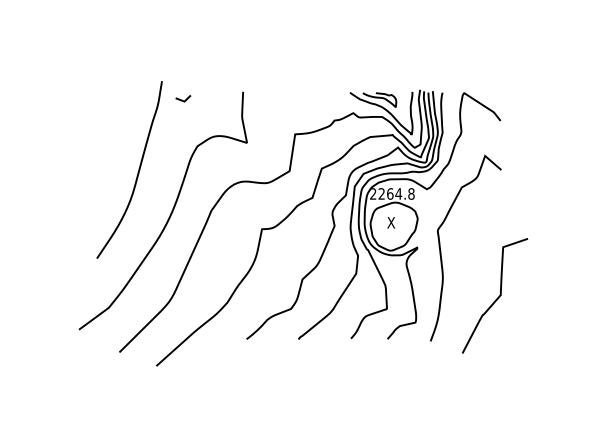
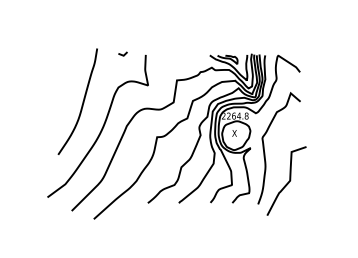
line: (180, 97) -> (121, 53), moved
curve: (497, 296) -> (288, 181), moved

